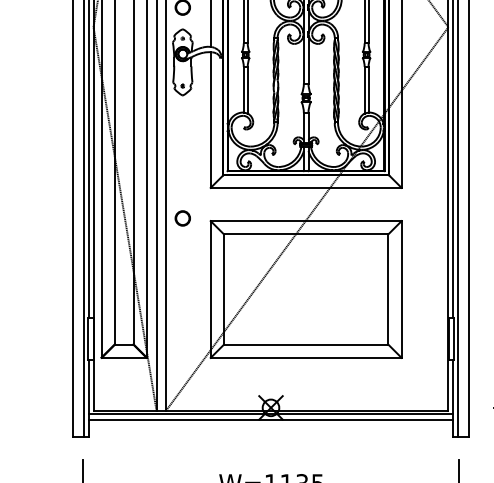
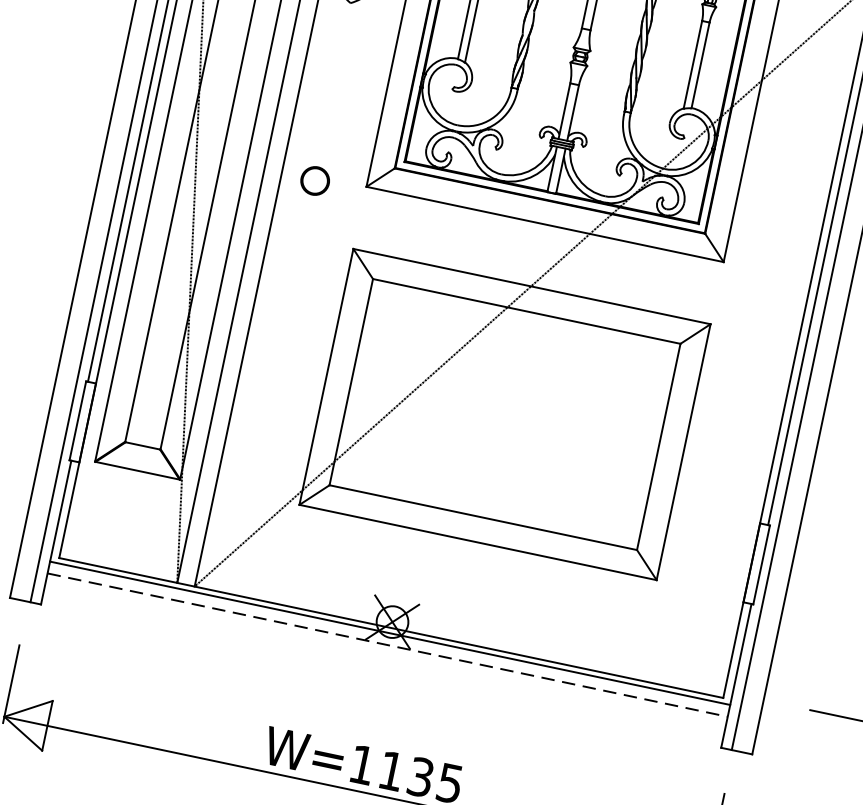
circle: (182, 218) -> (314, 180), moved
line: (270, 420) -> (386, 645), solid -> dashed

